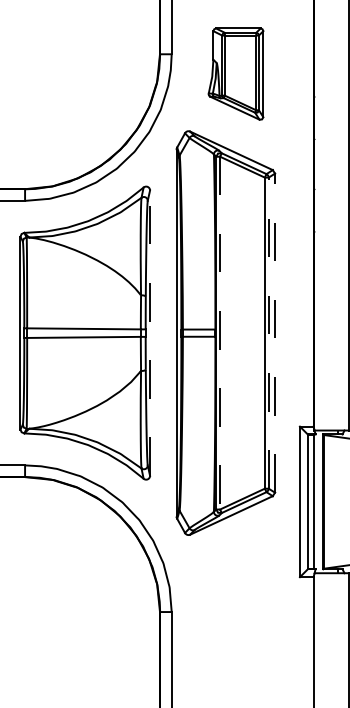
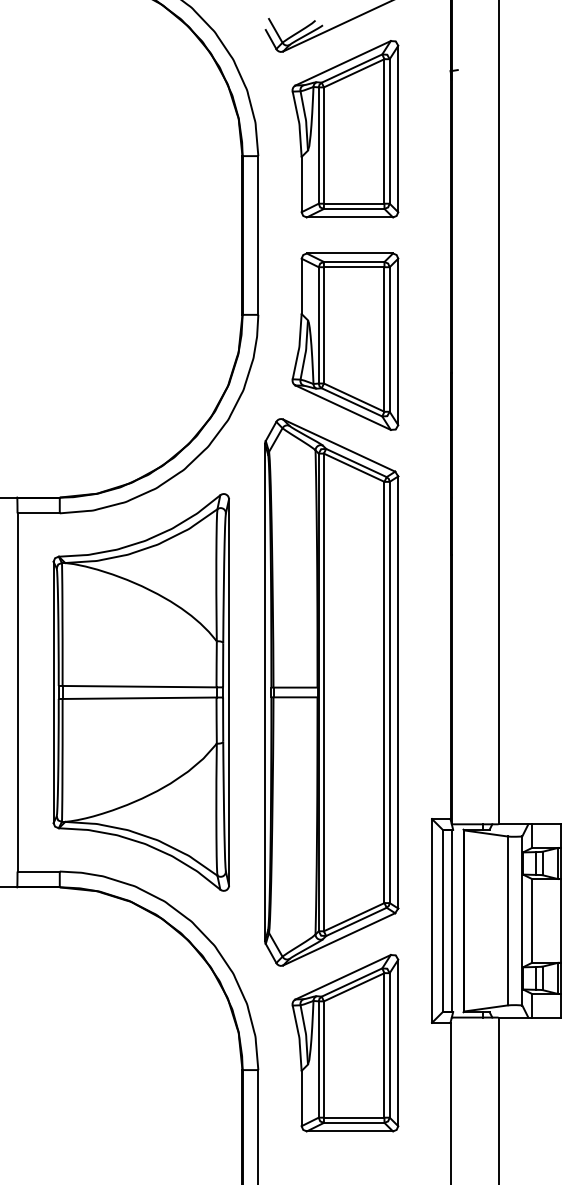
part: (236, 73) -> (345, 341), size x1.43
line: (150, 332) -> (229, 691), dashed -> solid
line: (275, 332) -> (398, 691), dashed -> solid
line: (219, 333) -> (323, 692), dashed -> solid
line: (268, 333) -> (389, 692), dashed -> solid
part: (236, 592) -> (345, 1043), added

